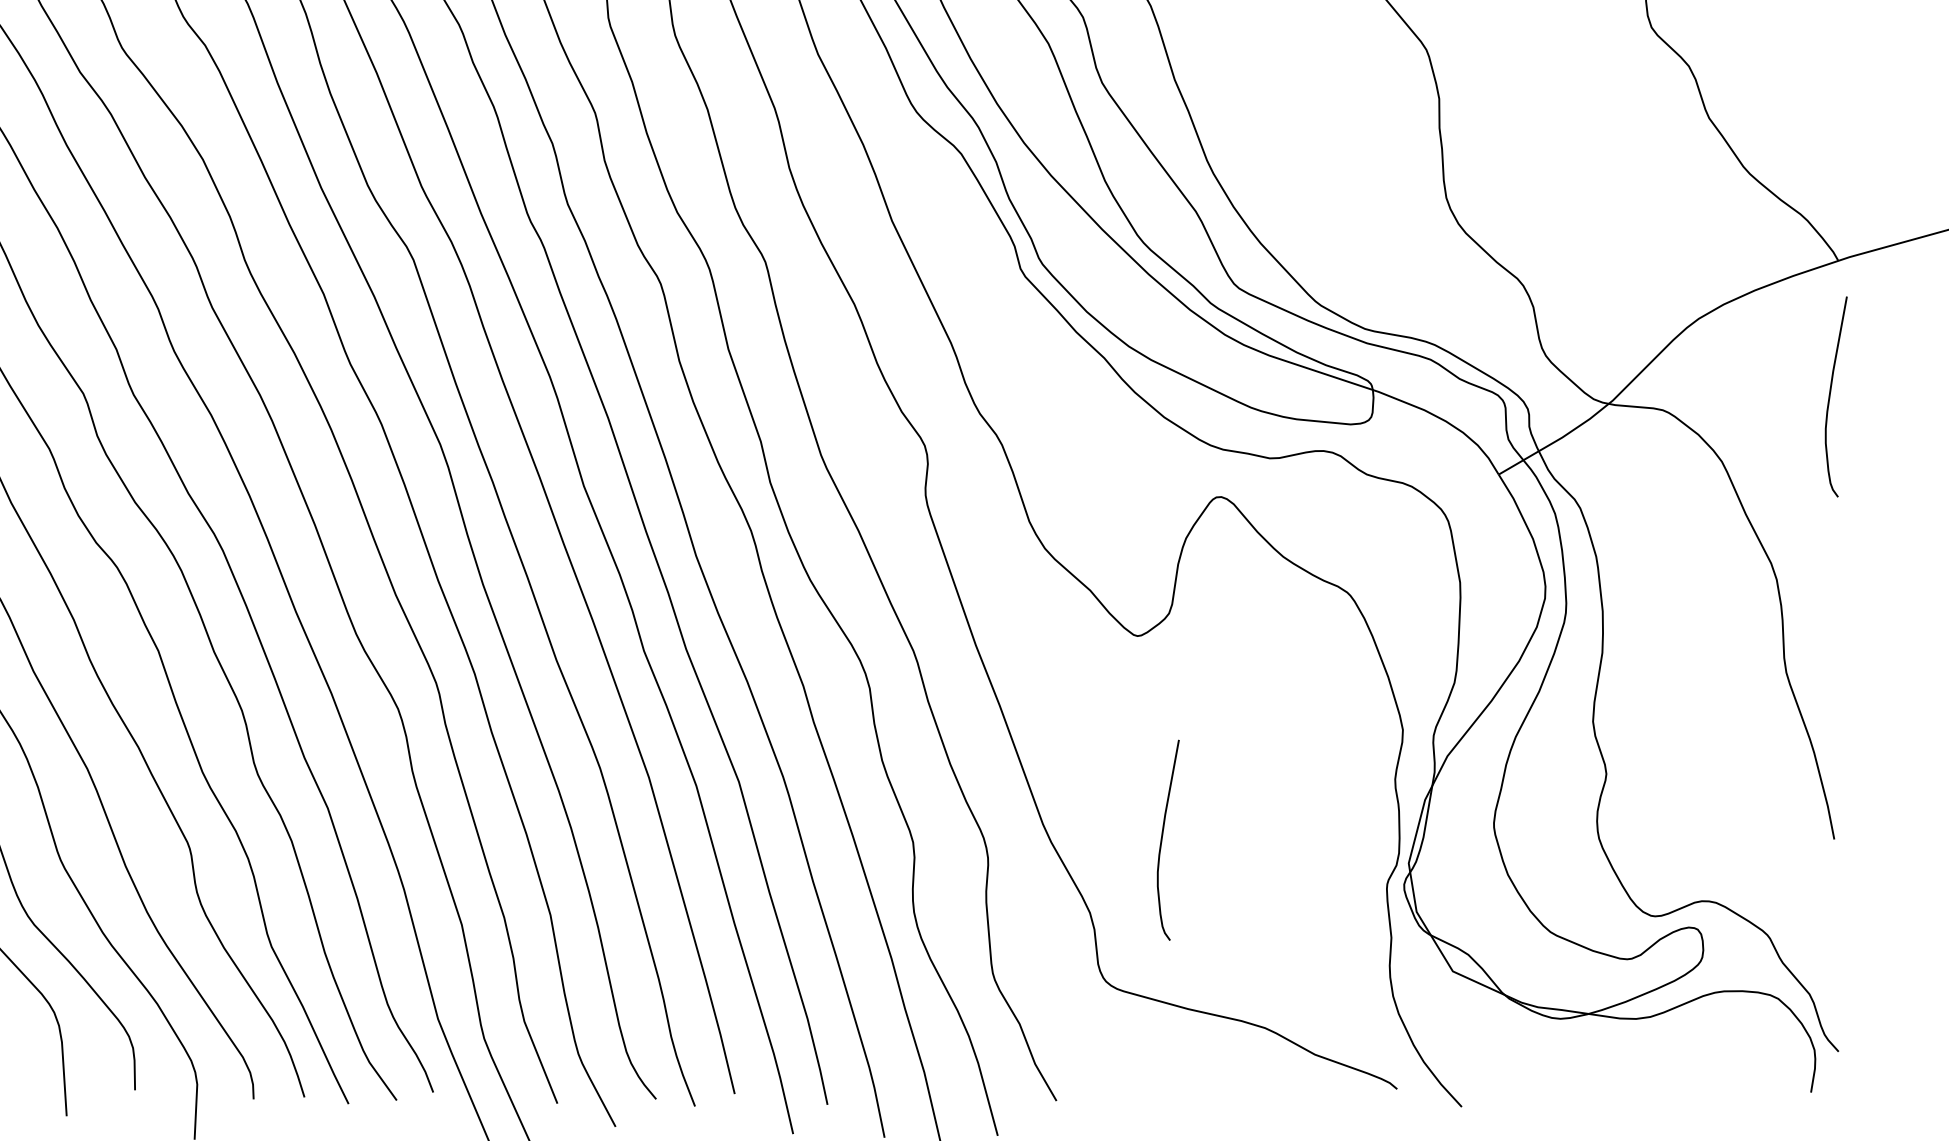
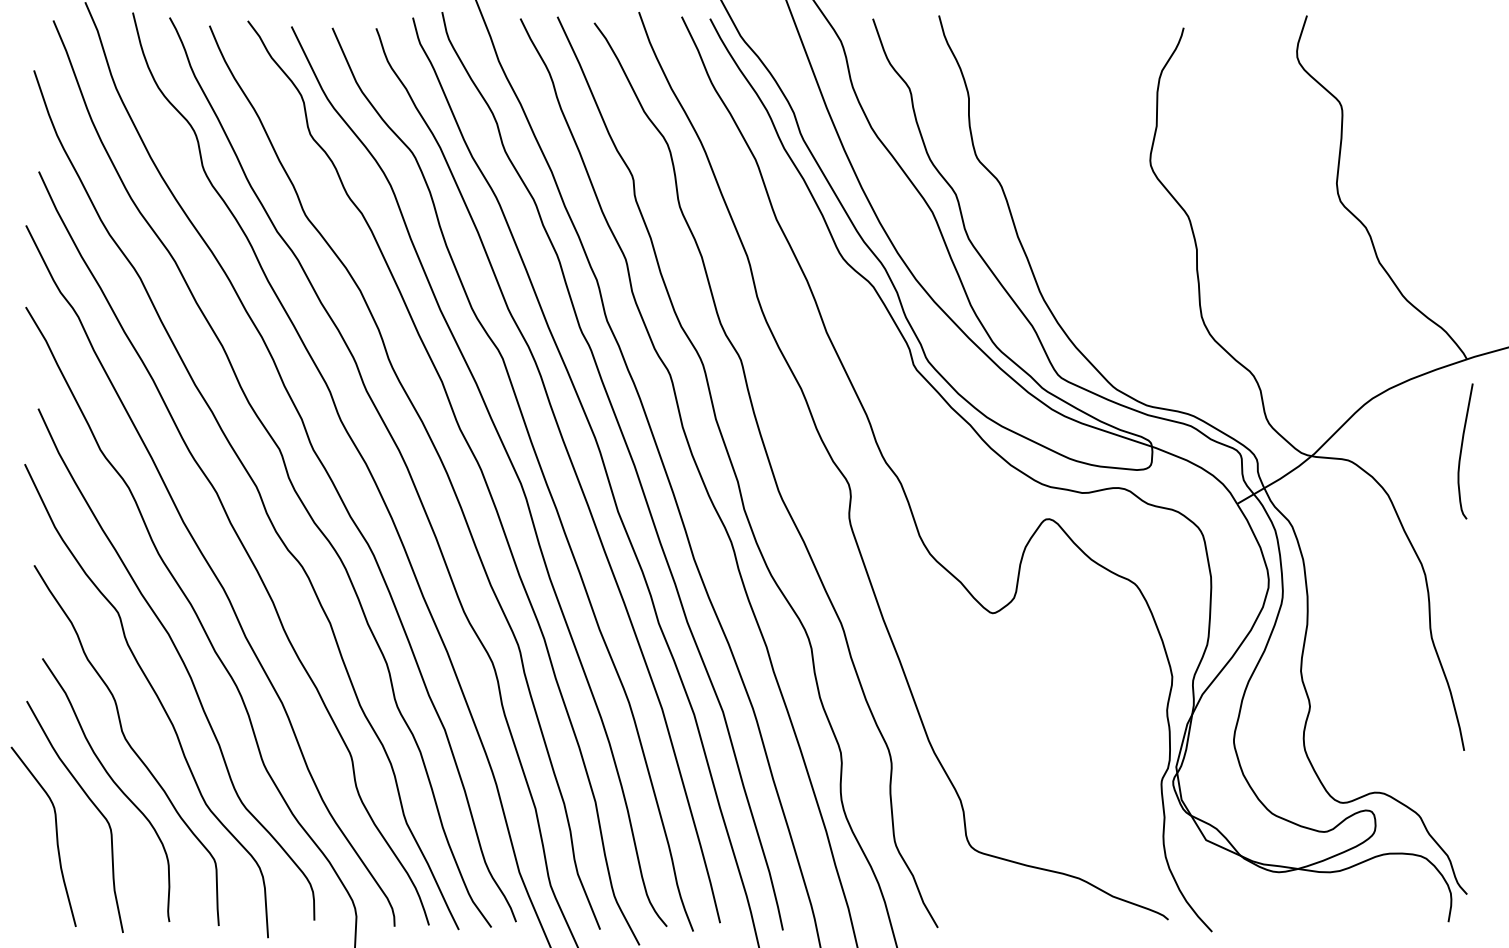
curve: (1163, 837) -> (1010, 749), removed

